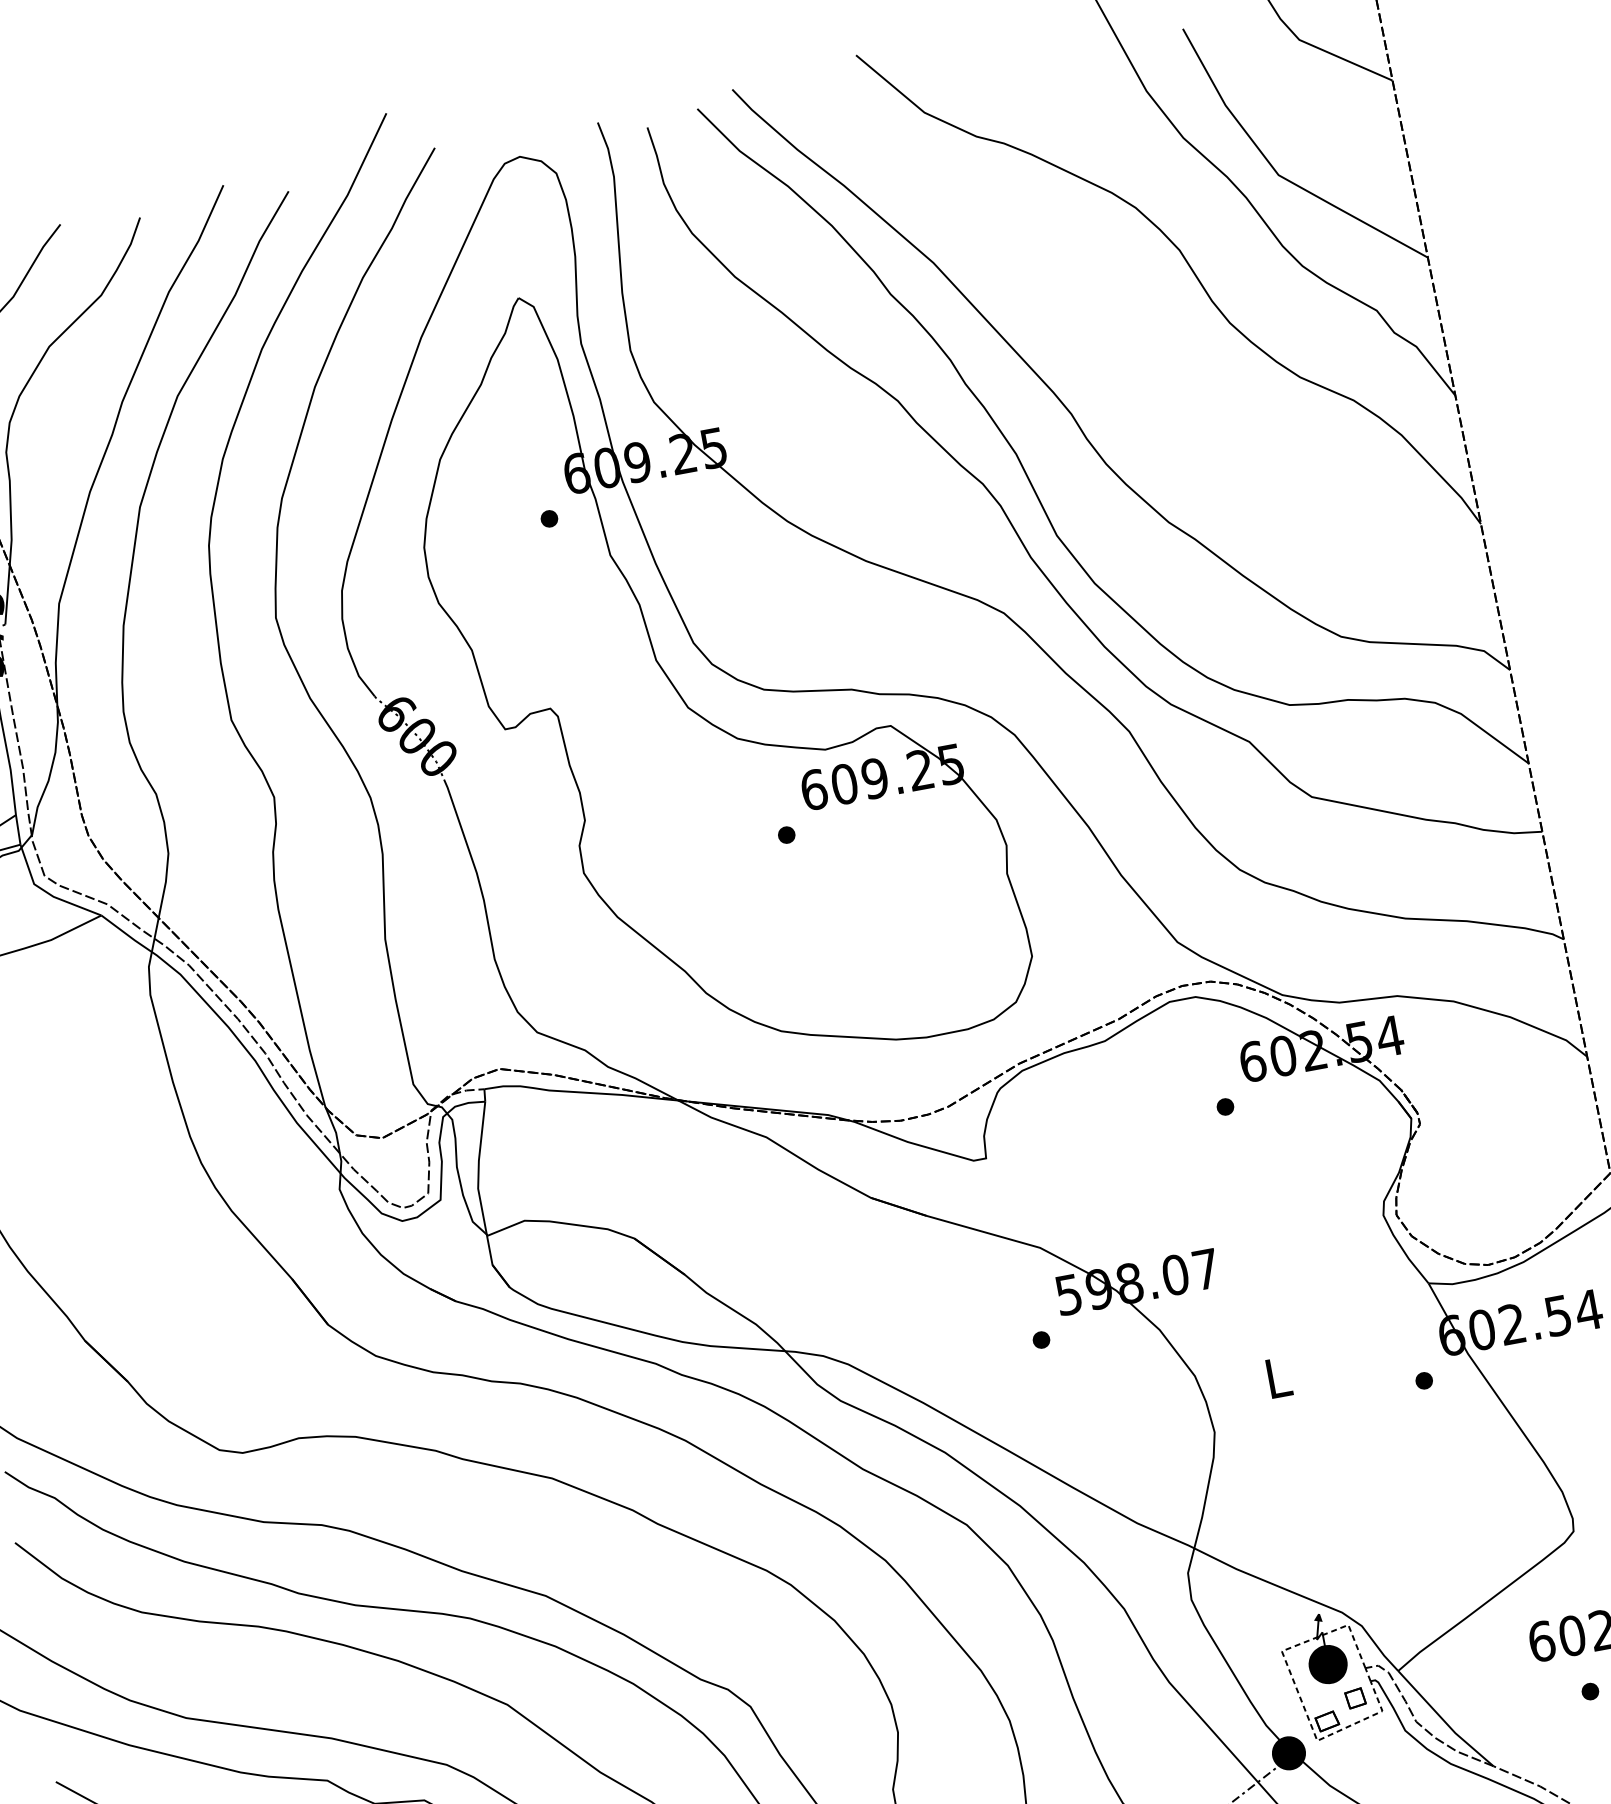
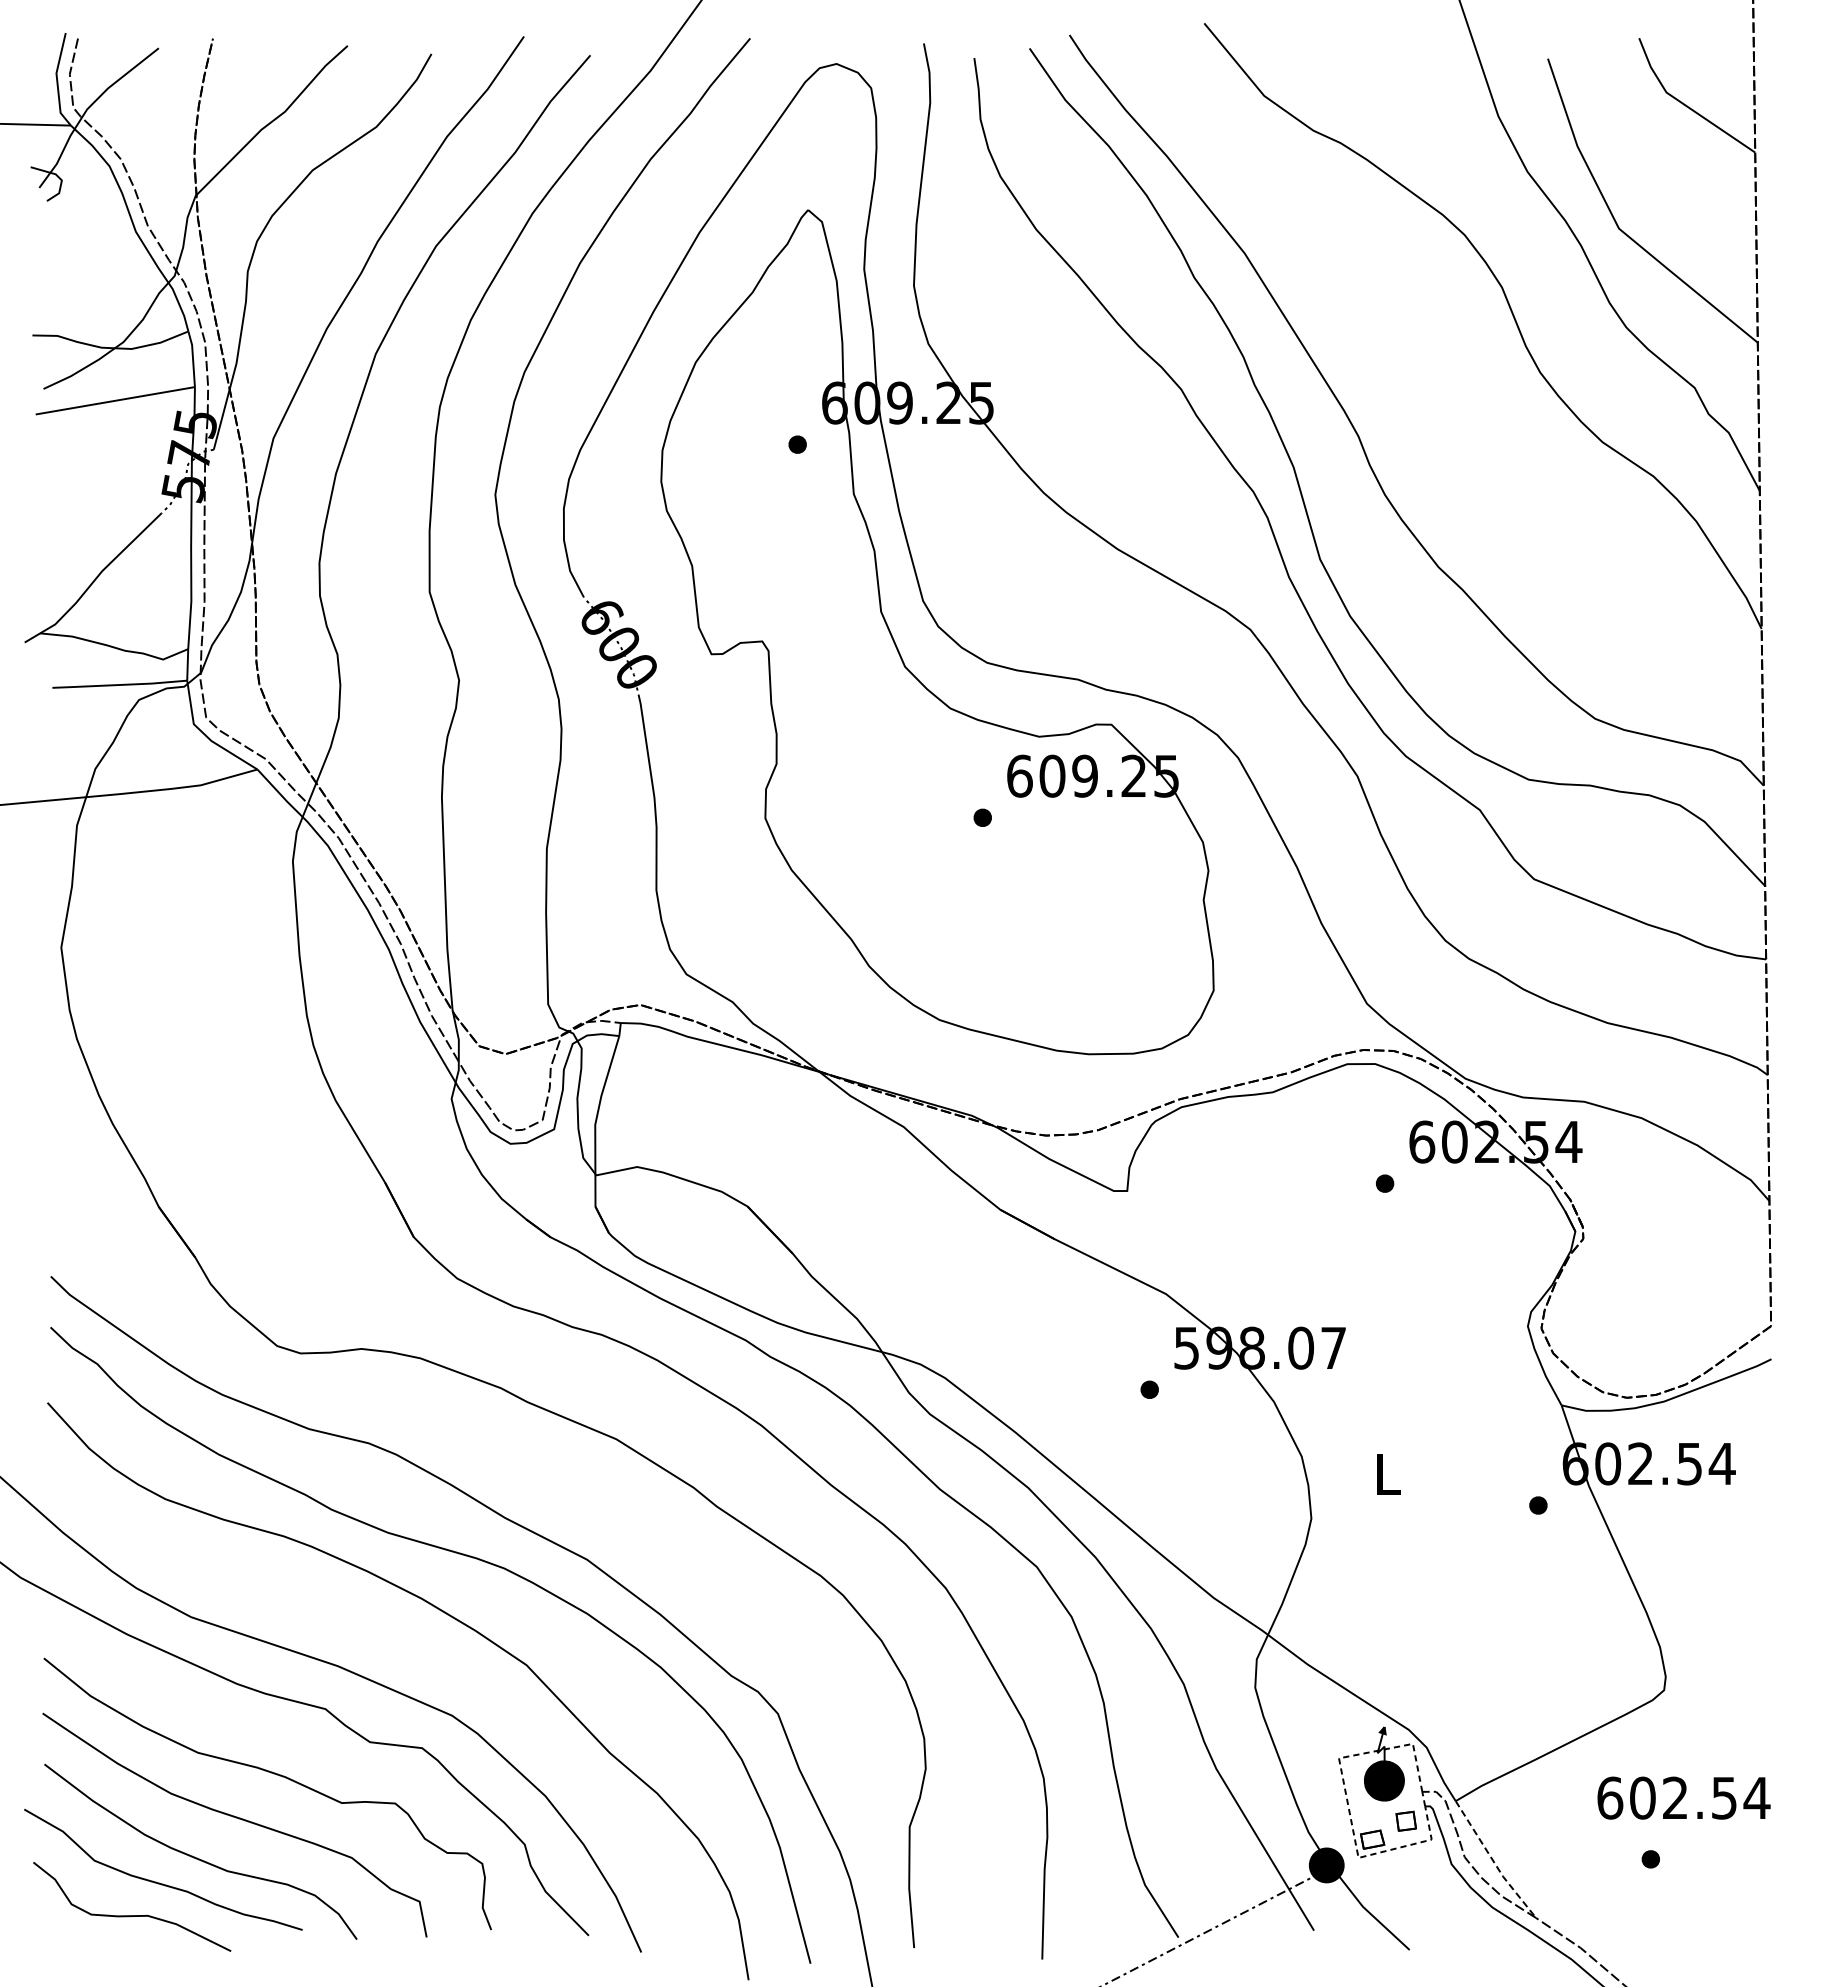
line: (1445, 1721) -> (1494, 1862), solid -> dashed

